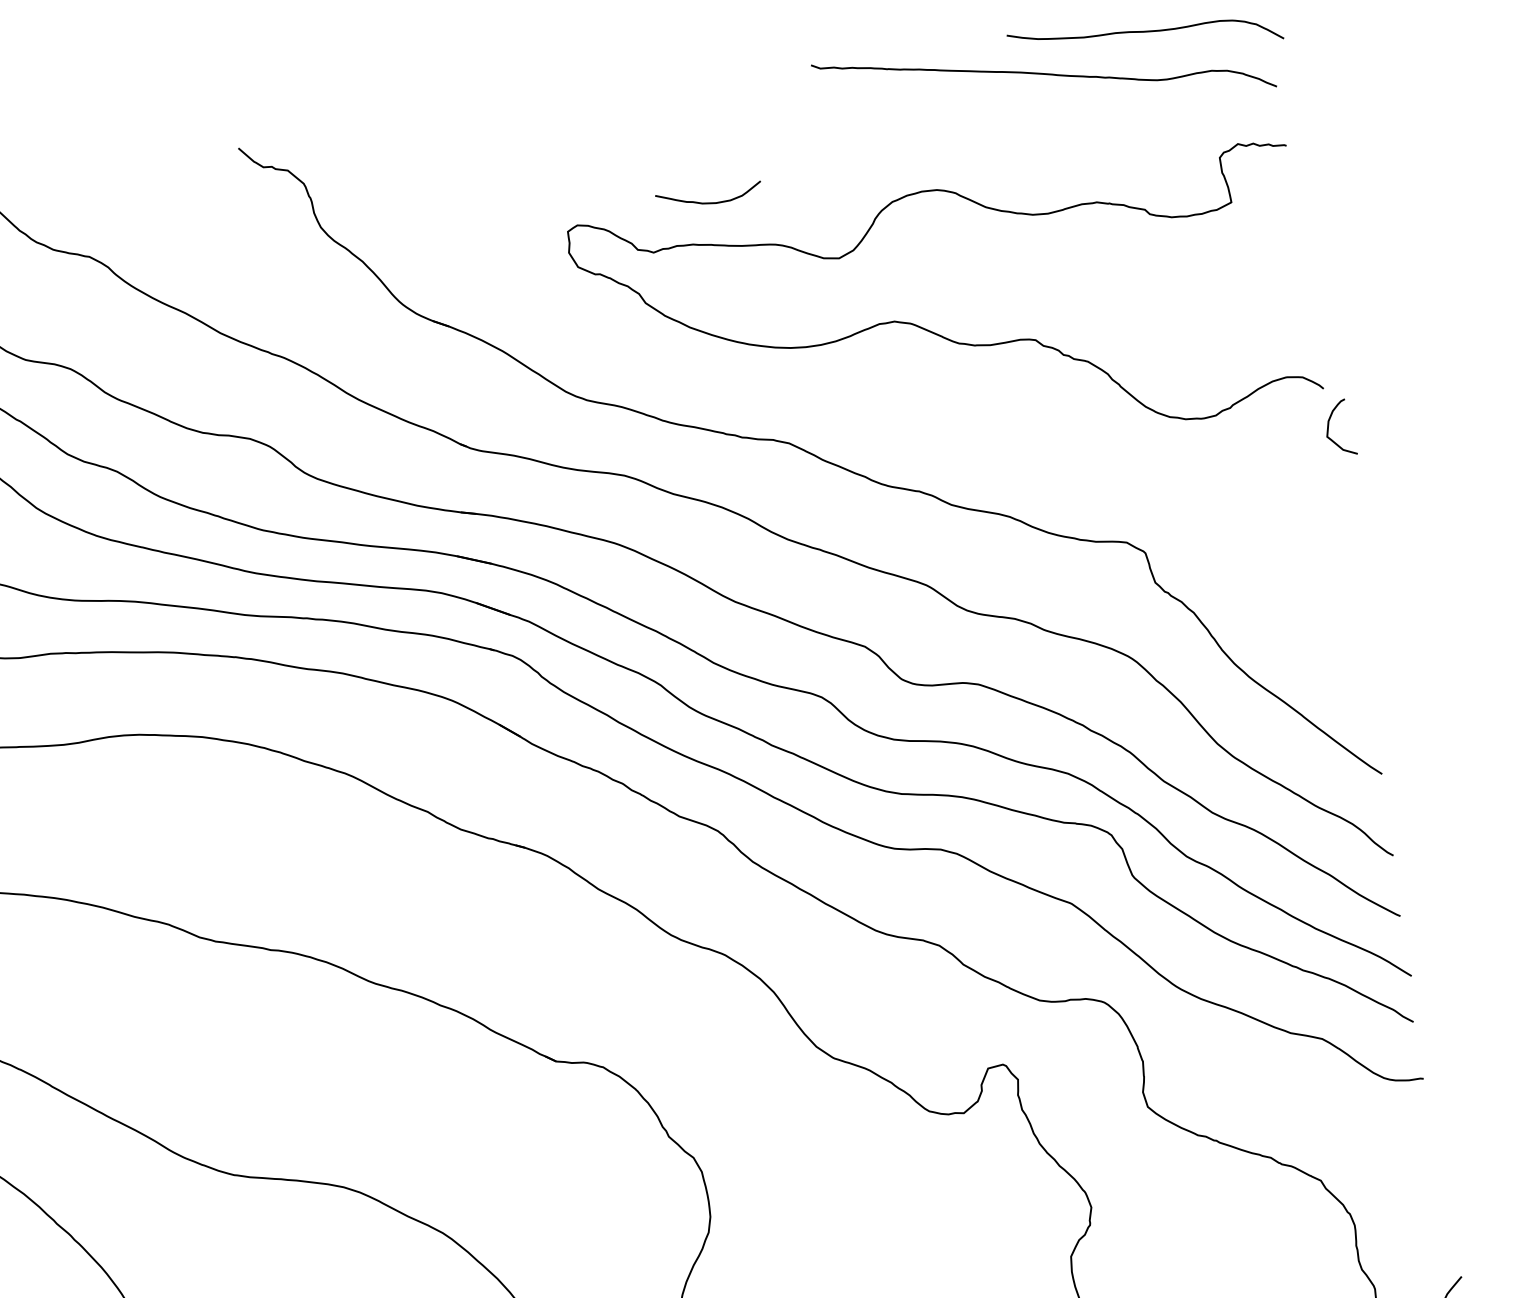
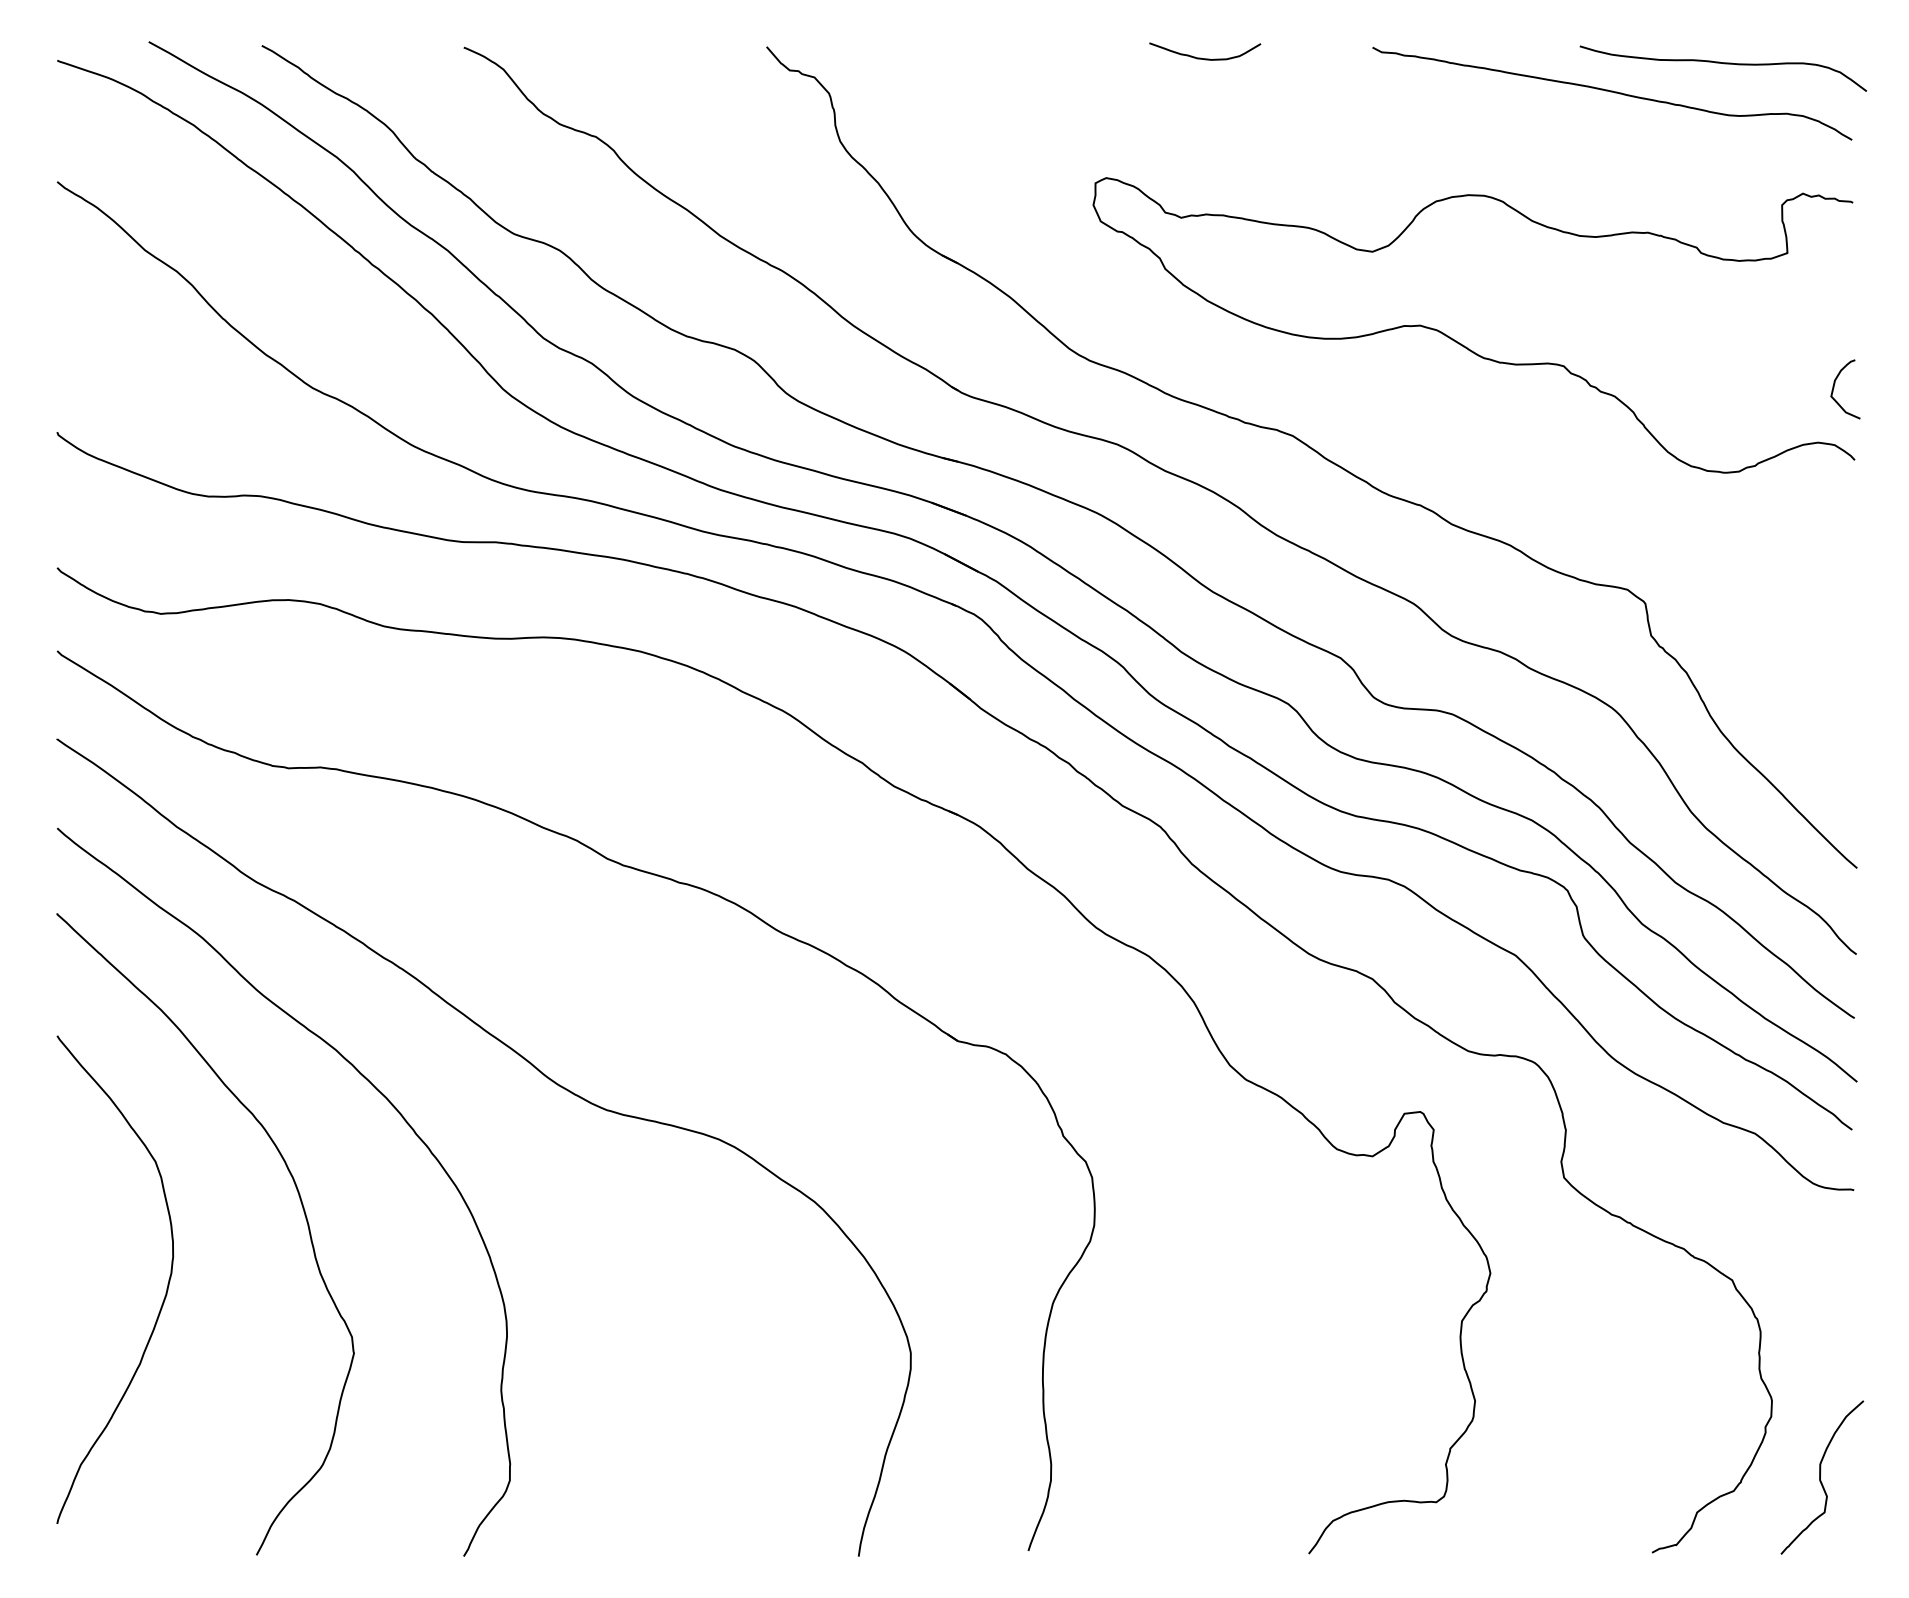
curve: (710, 202) -> (1205, 58), moved
curve: (1329, 428) -> (1834, 388), moved

